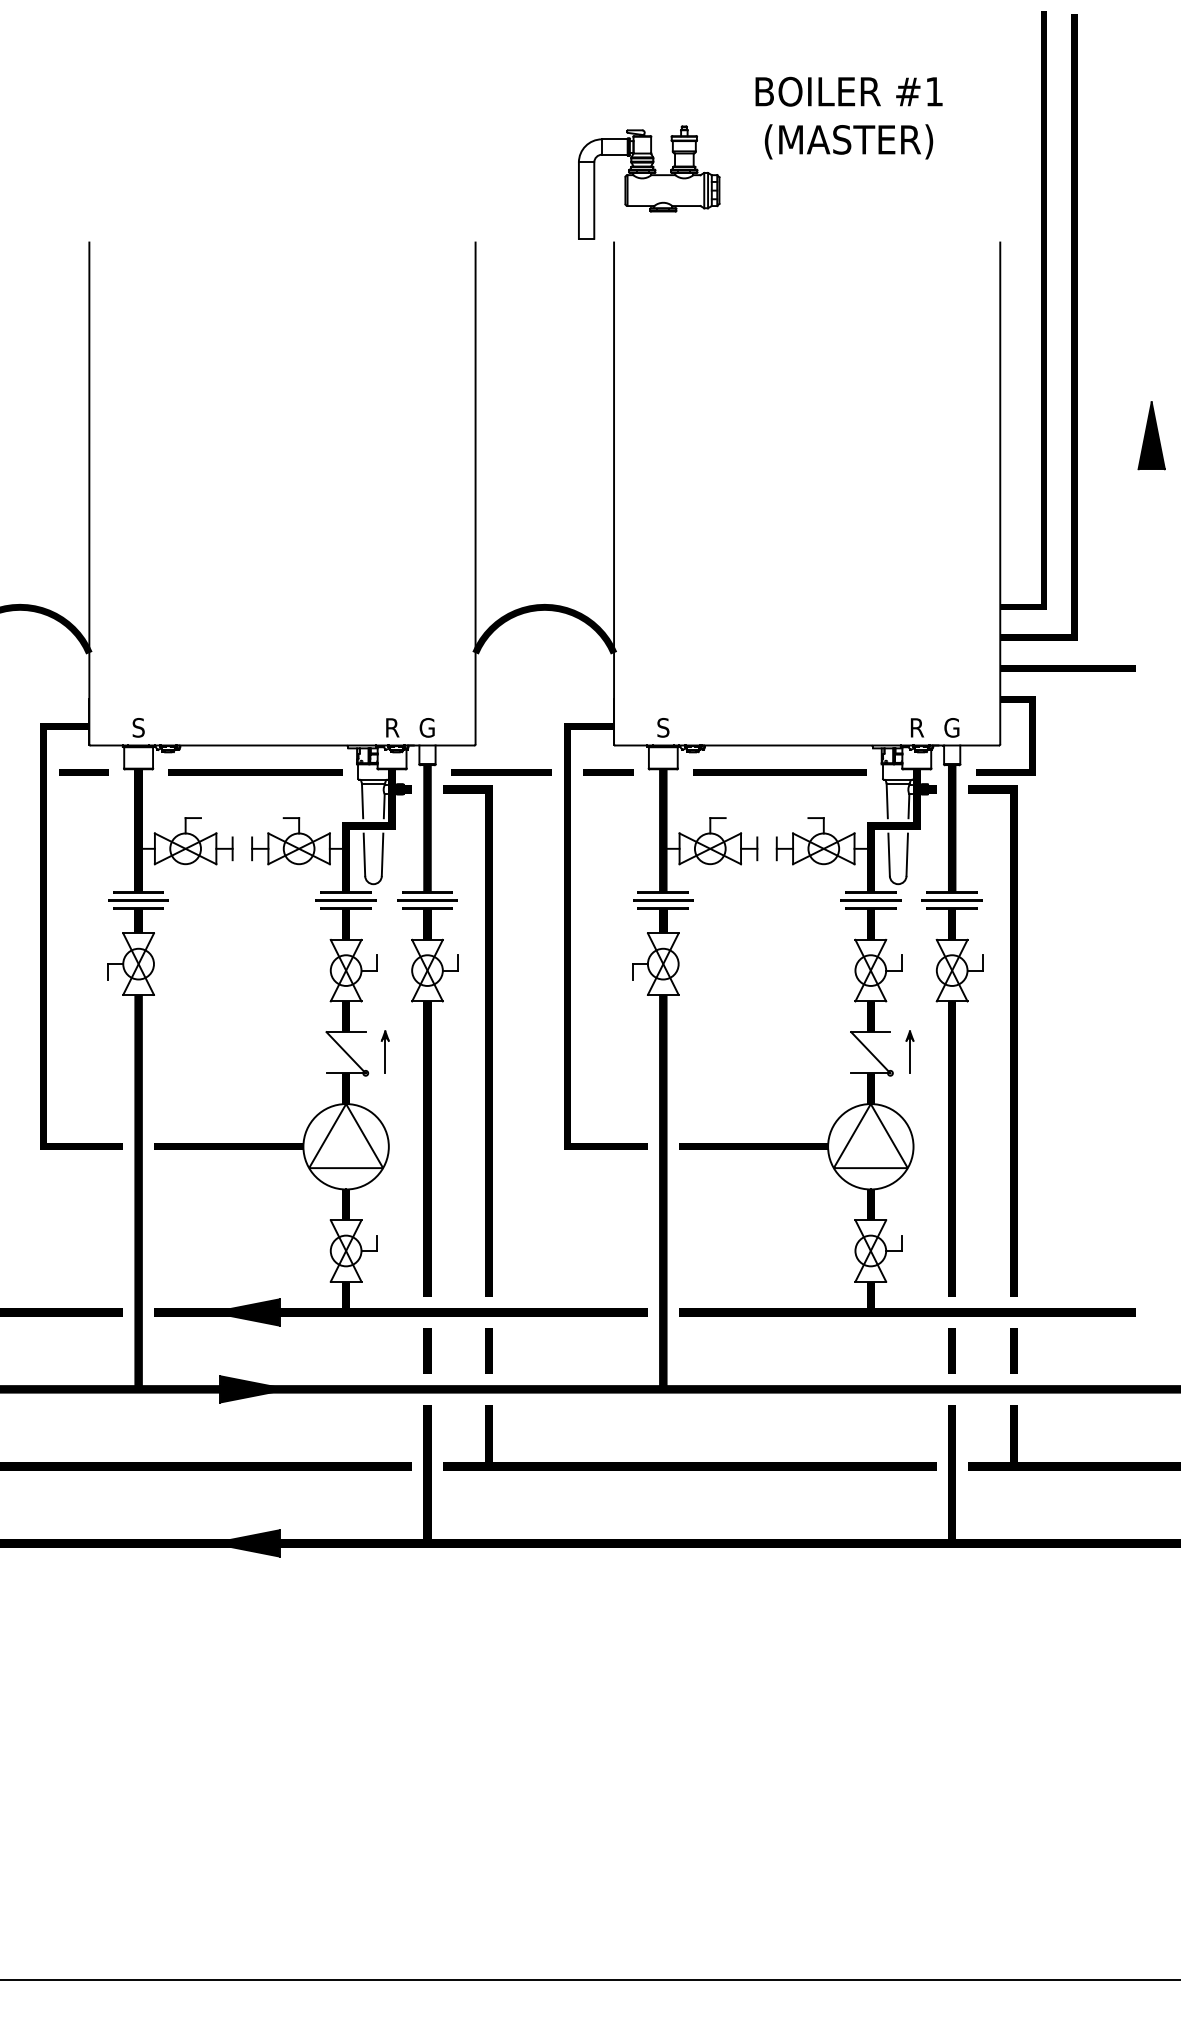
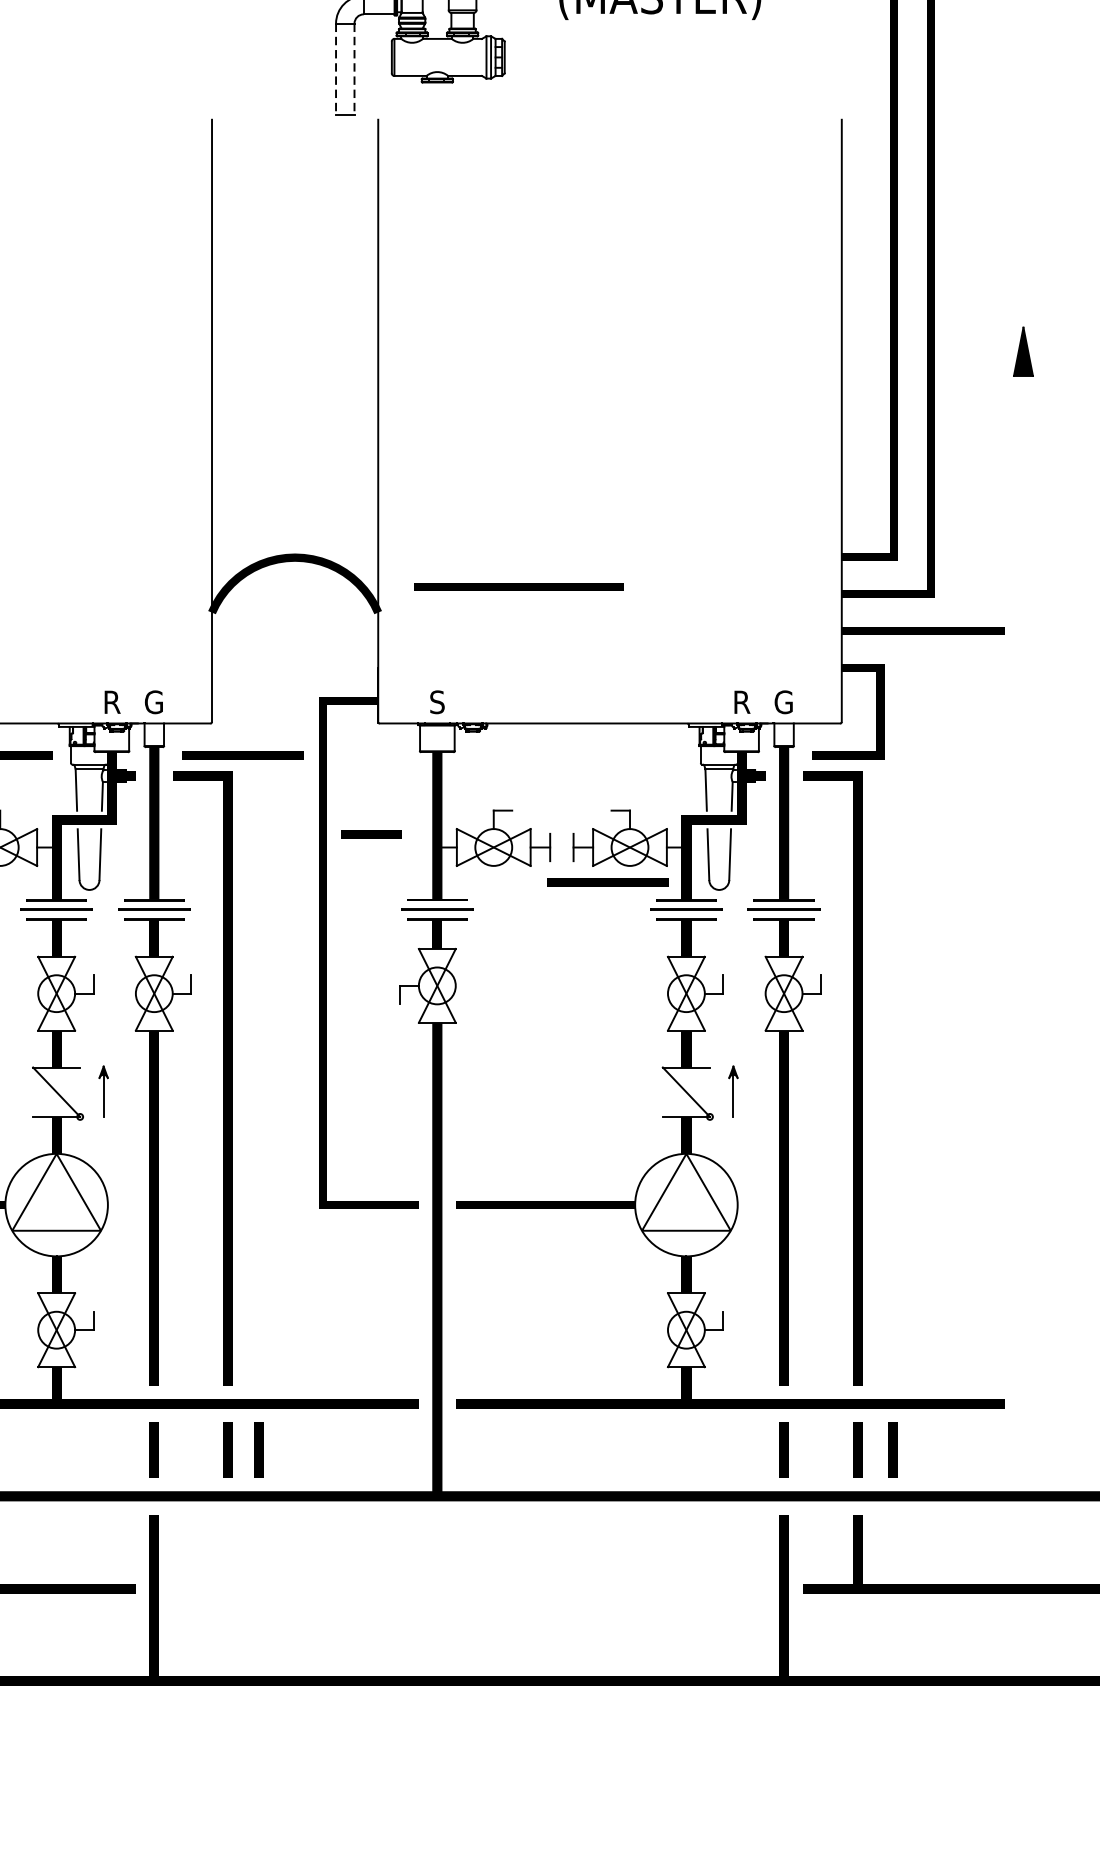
line: (578, 201) -> (335, 70), solid -> dashed
line: (594, 201) -> (354, 70), solid -> dashed
part: (1151, 435) -> (1023, 351), size x0.6
line: (608, 772) -> (371, 835), moved
line: (779, 772) -> (518, 587), moved
line: (805, 878) -> (608, 883), added
line: (514, 1350) -> (258, 1449), added
line: (1042, 1350) -> (892, 1449), added
part: (689, 1462) -> (468, 1584), removed

